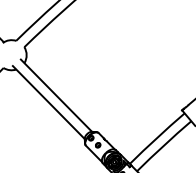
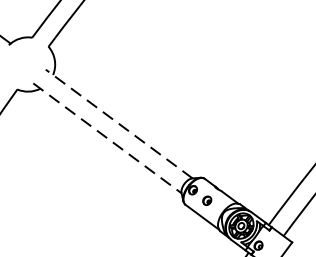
line: (56, 95) -> (119, 123), solid -> dashed
line: (49, 102) -> (108, 138), solid -> dashed

